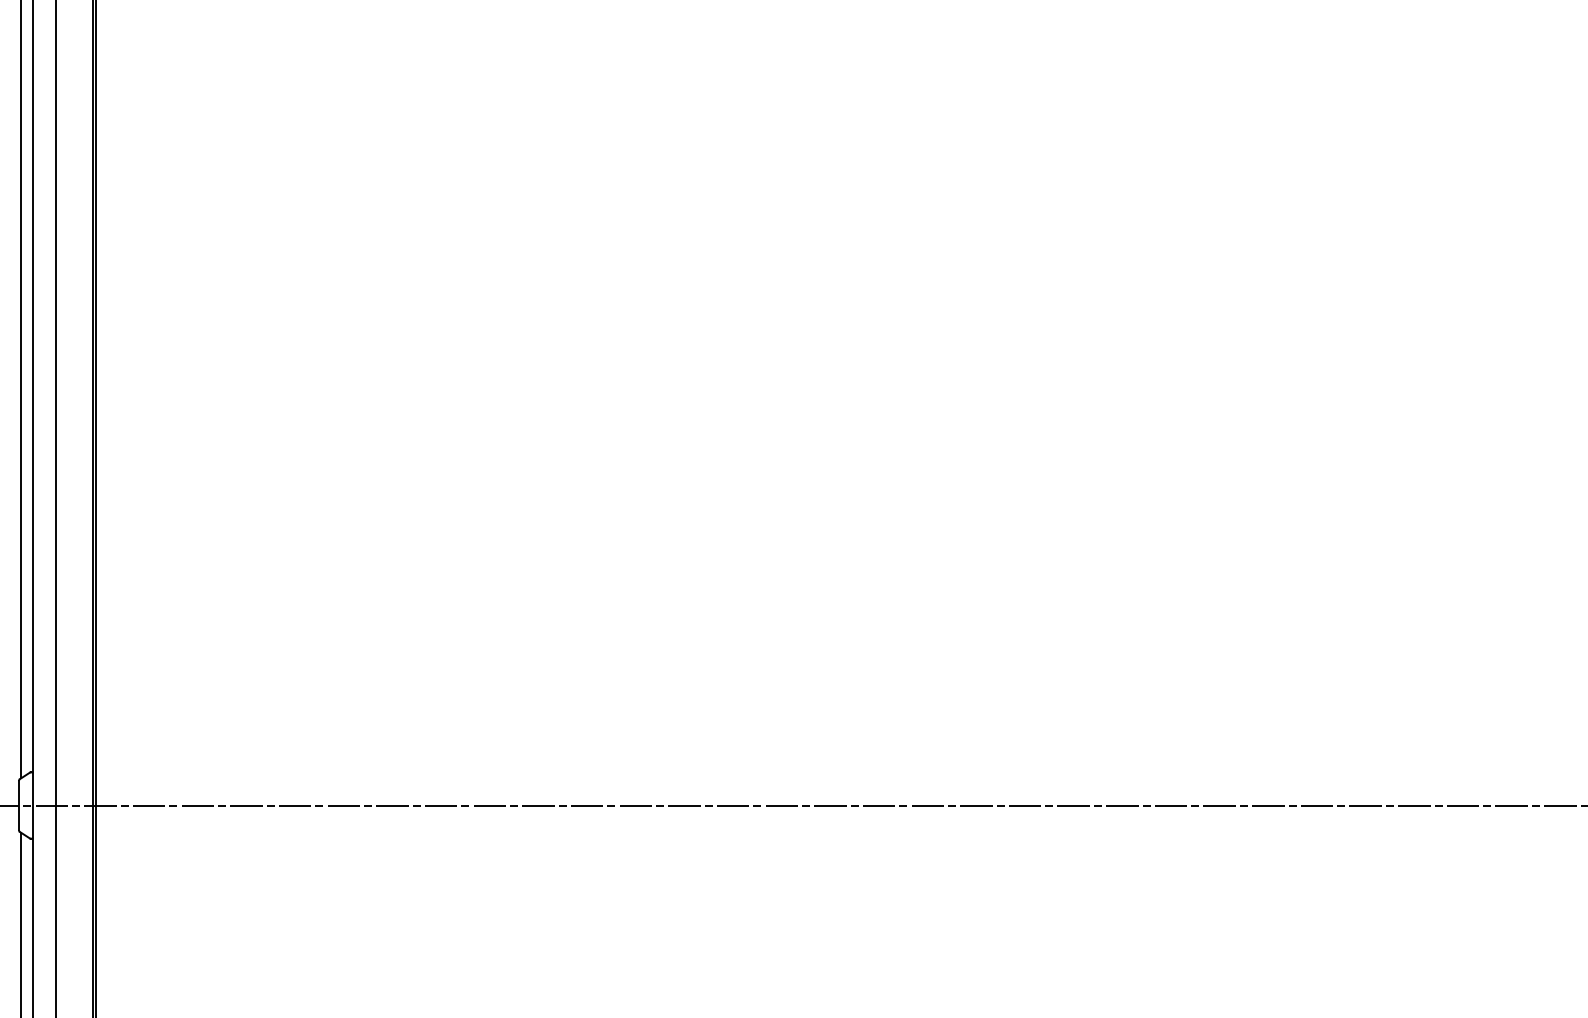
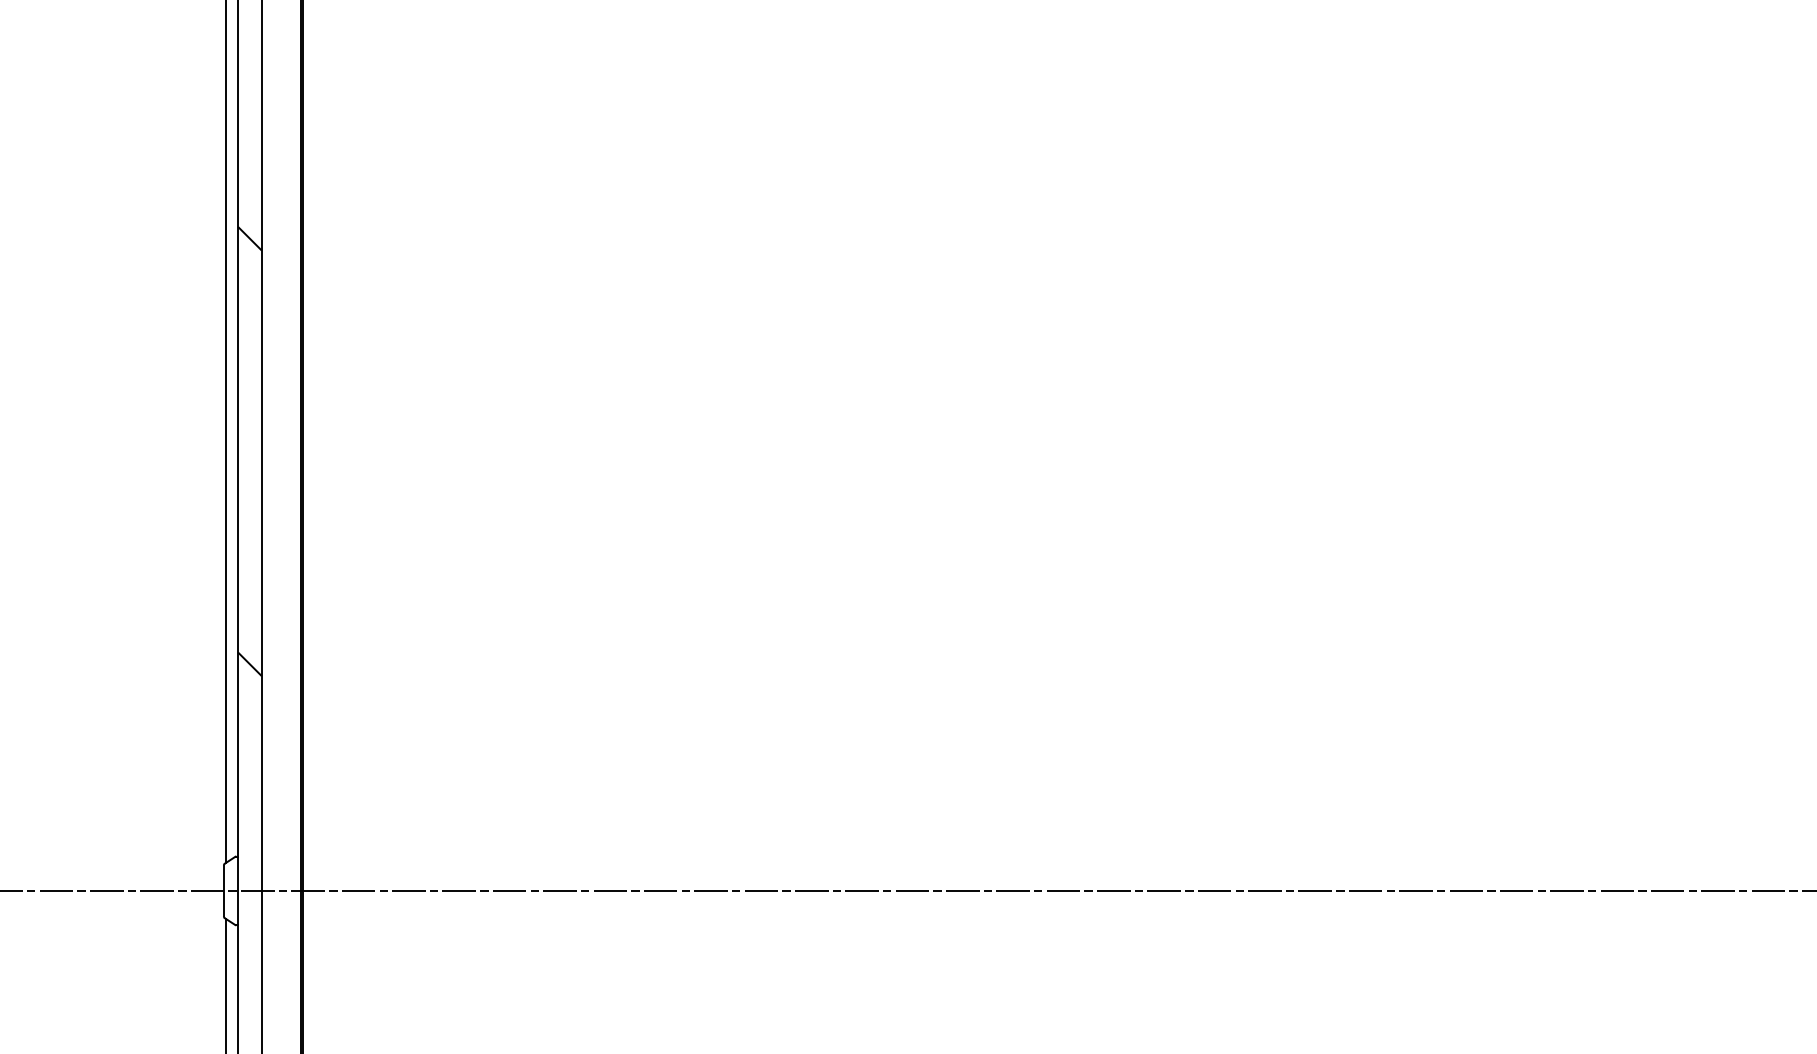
hatch: (43, 380) -> (249, 451), added

